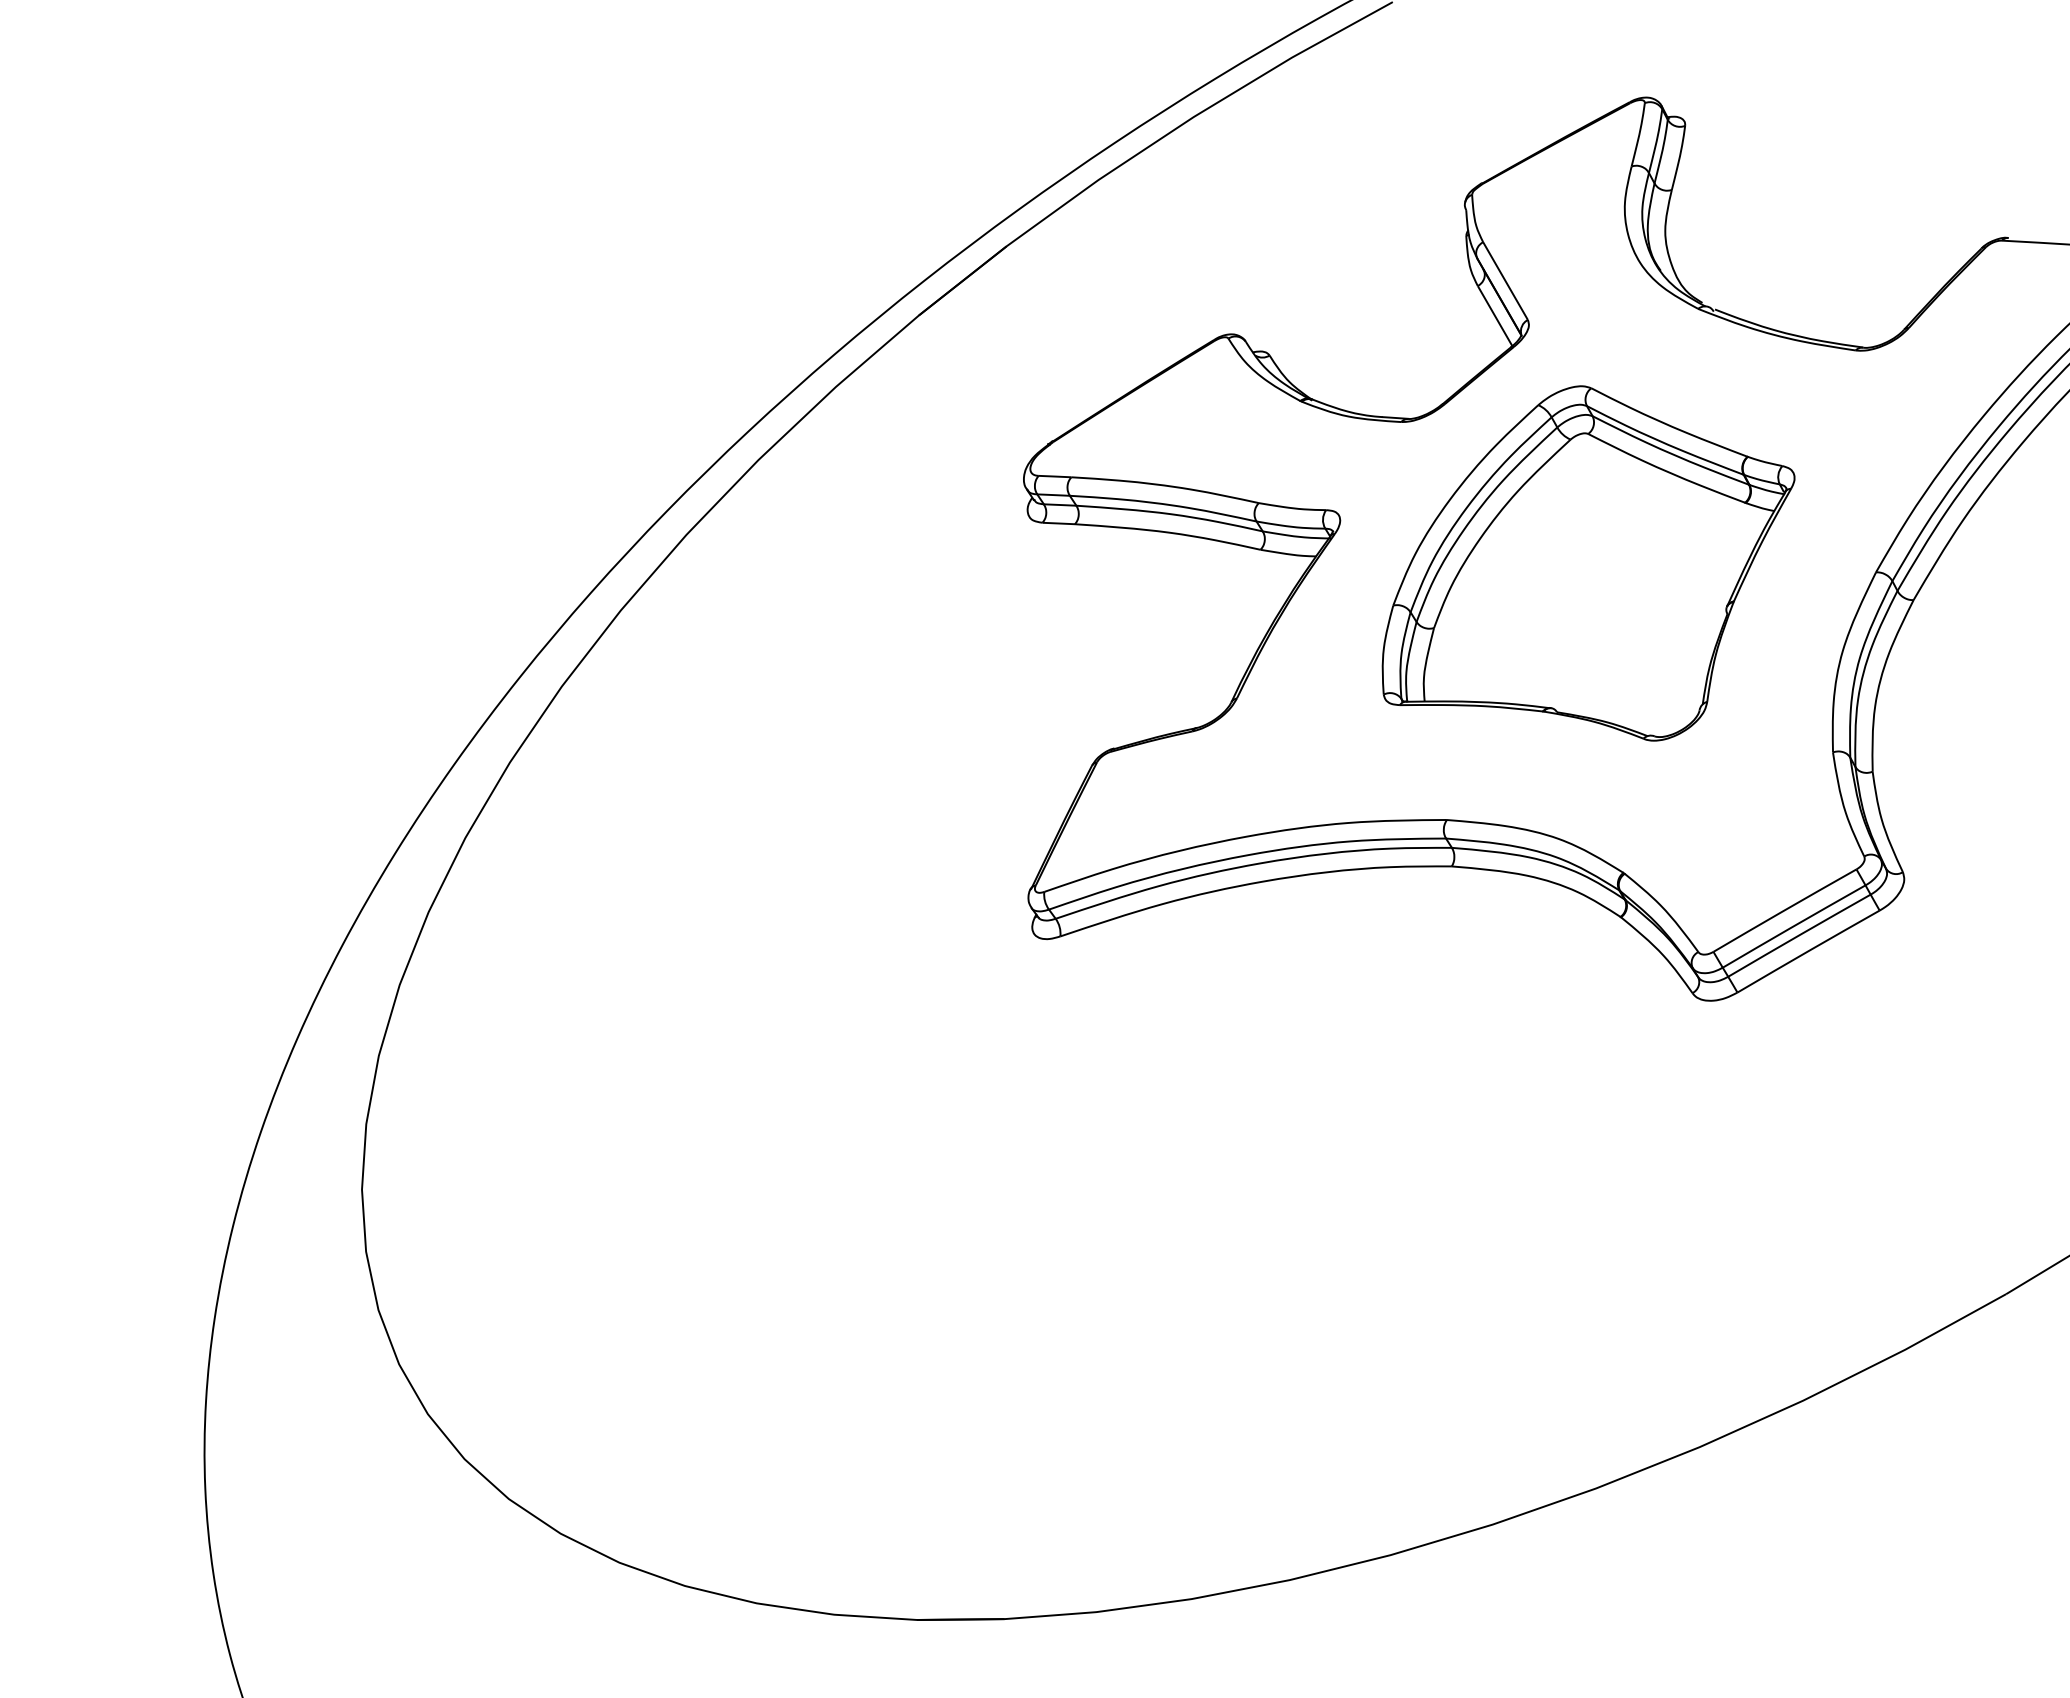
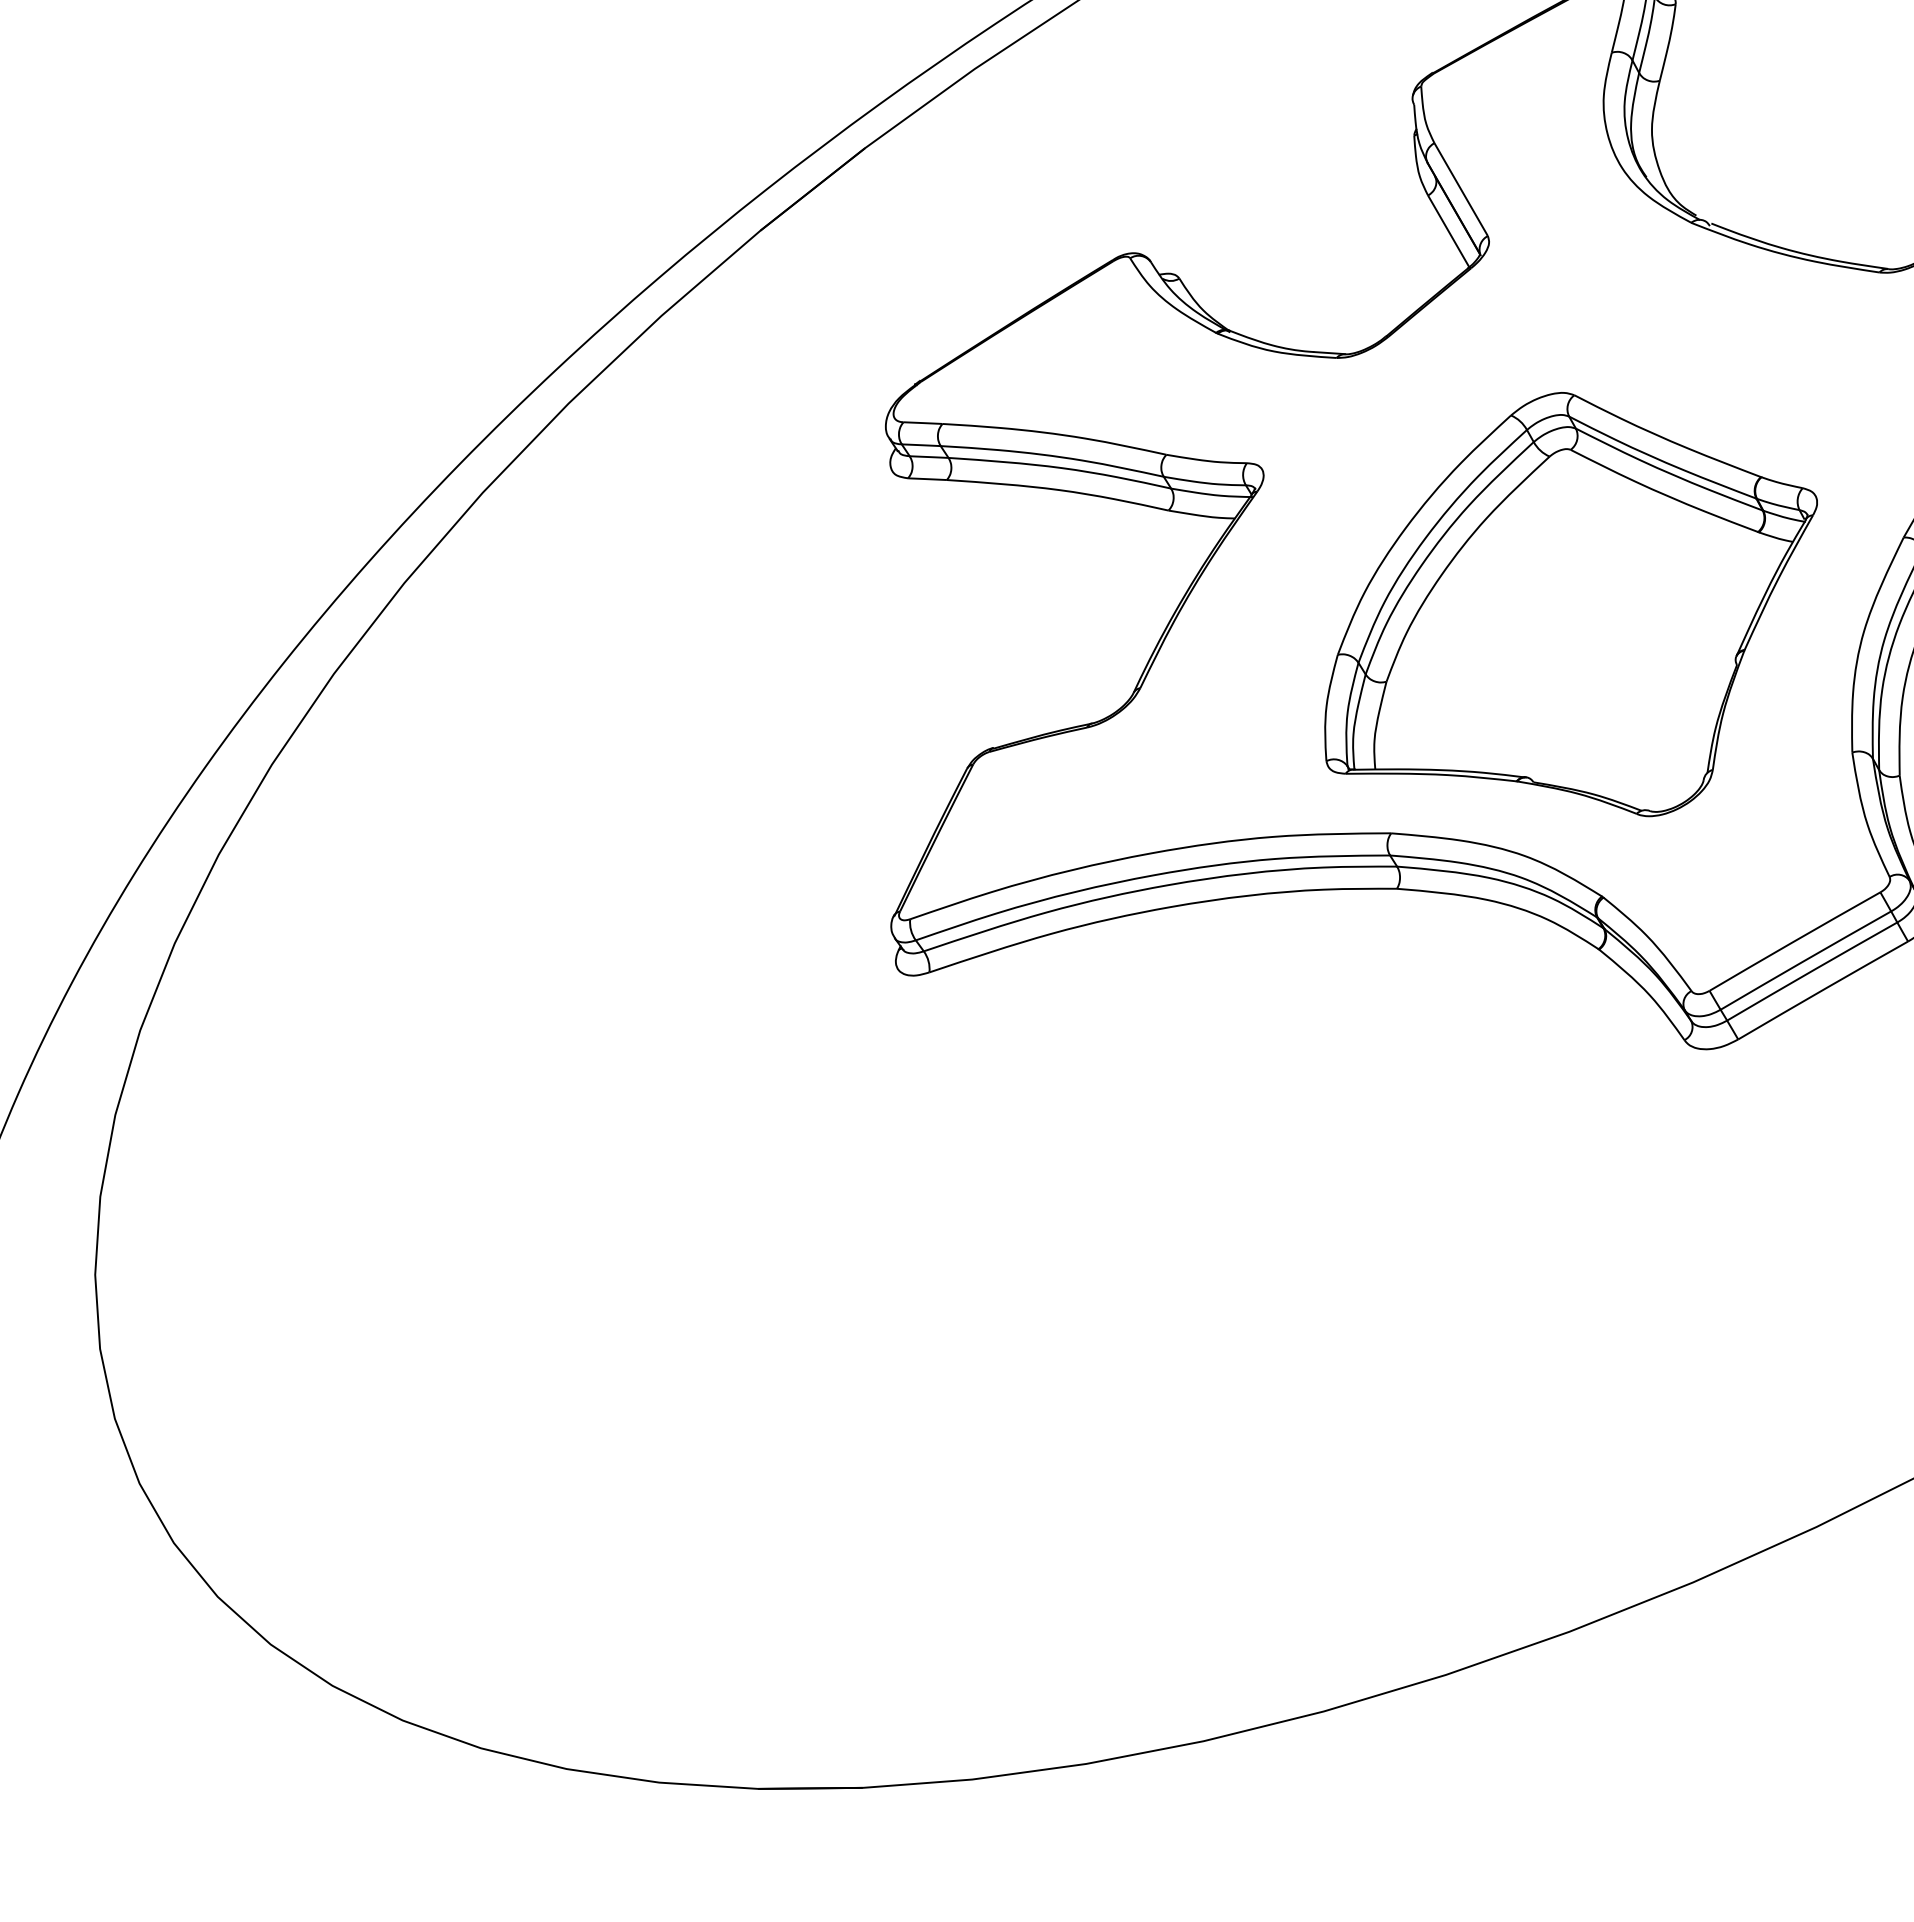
part: (1588, 563) -> (1571, 604), moved

